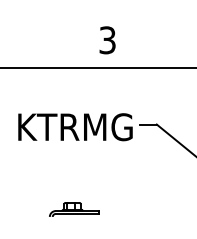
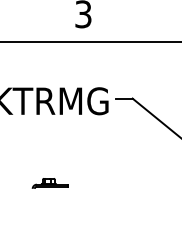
part: (74, 209) -> (50, 183), size x0.71

